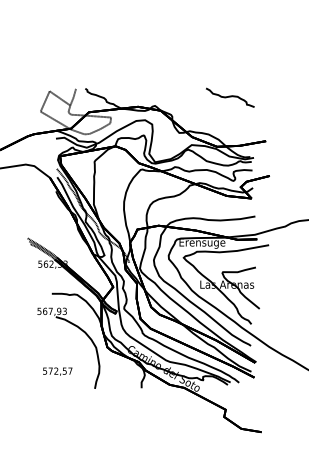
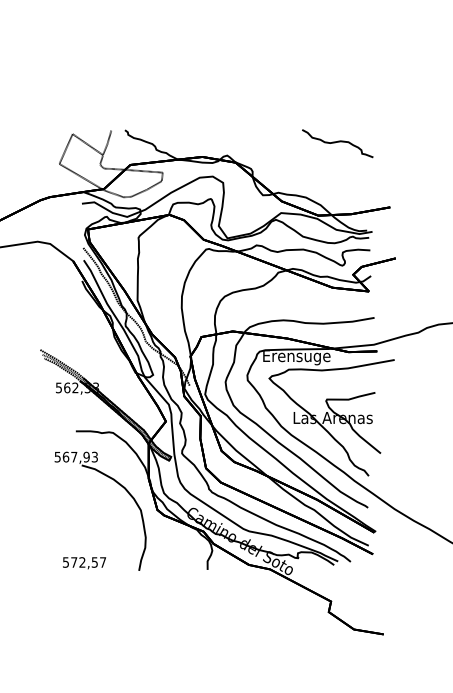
text: (57, 371) -> (84, 562), moved

